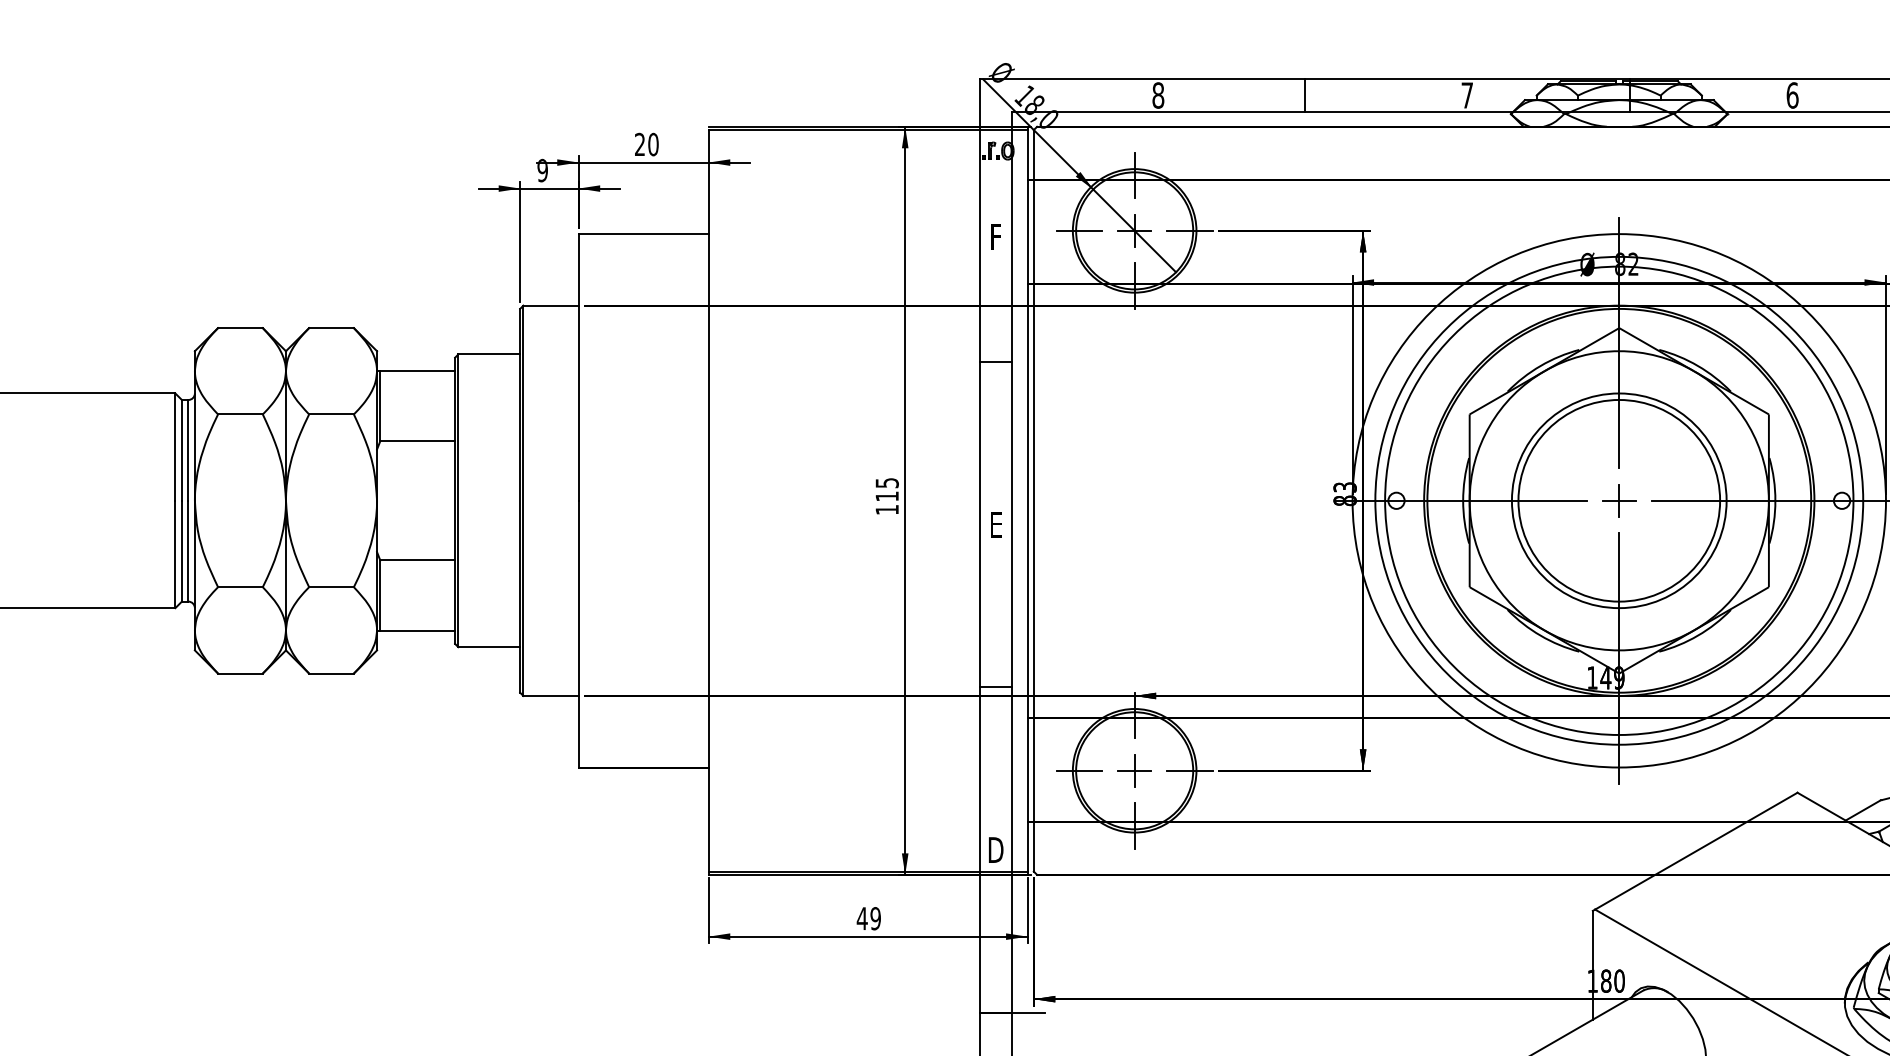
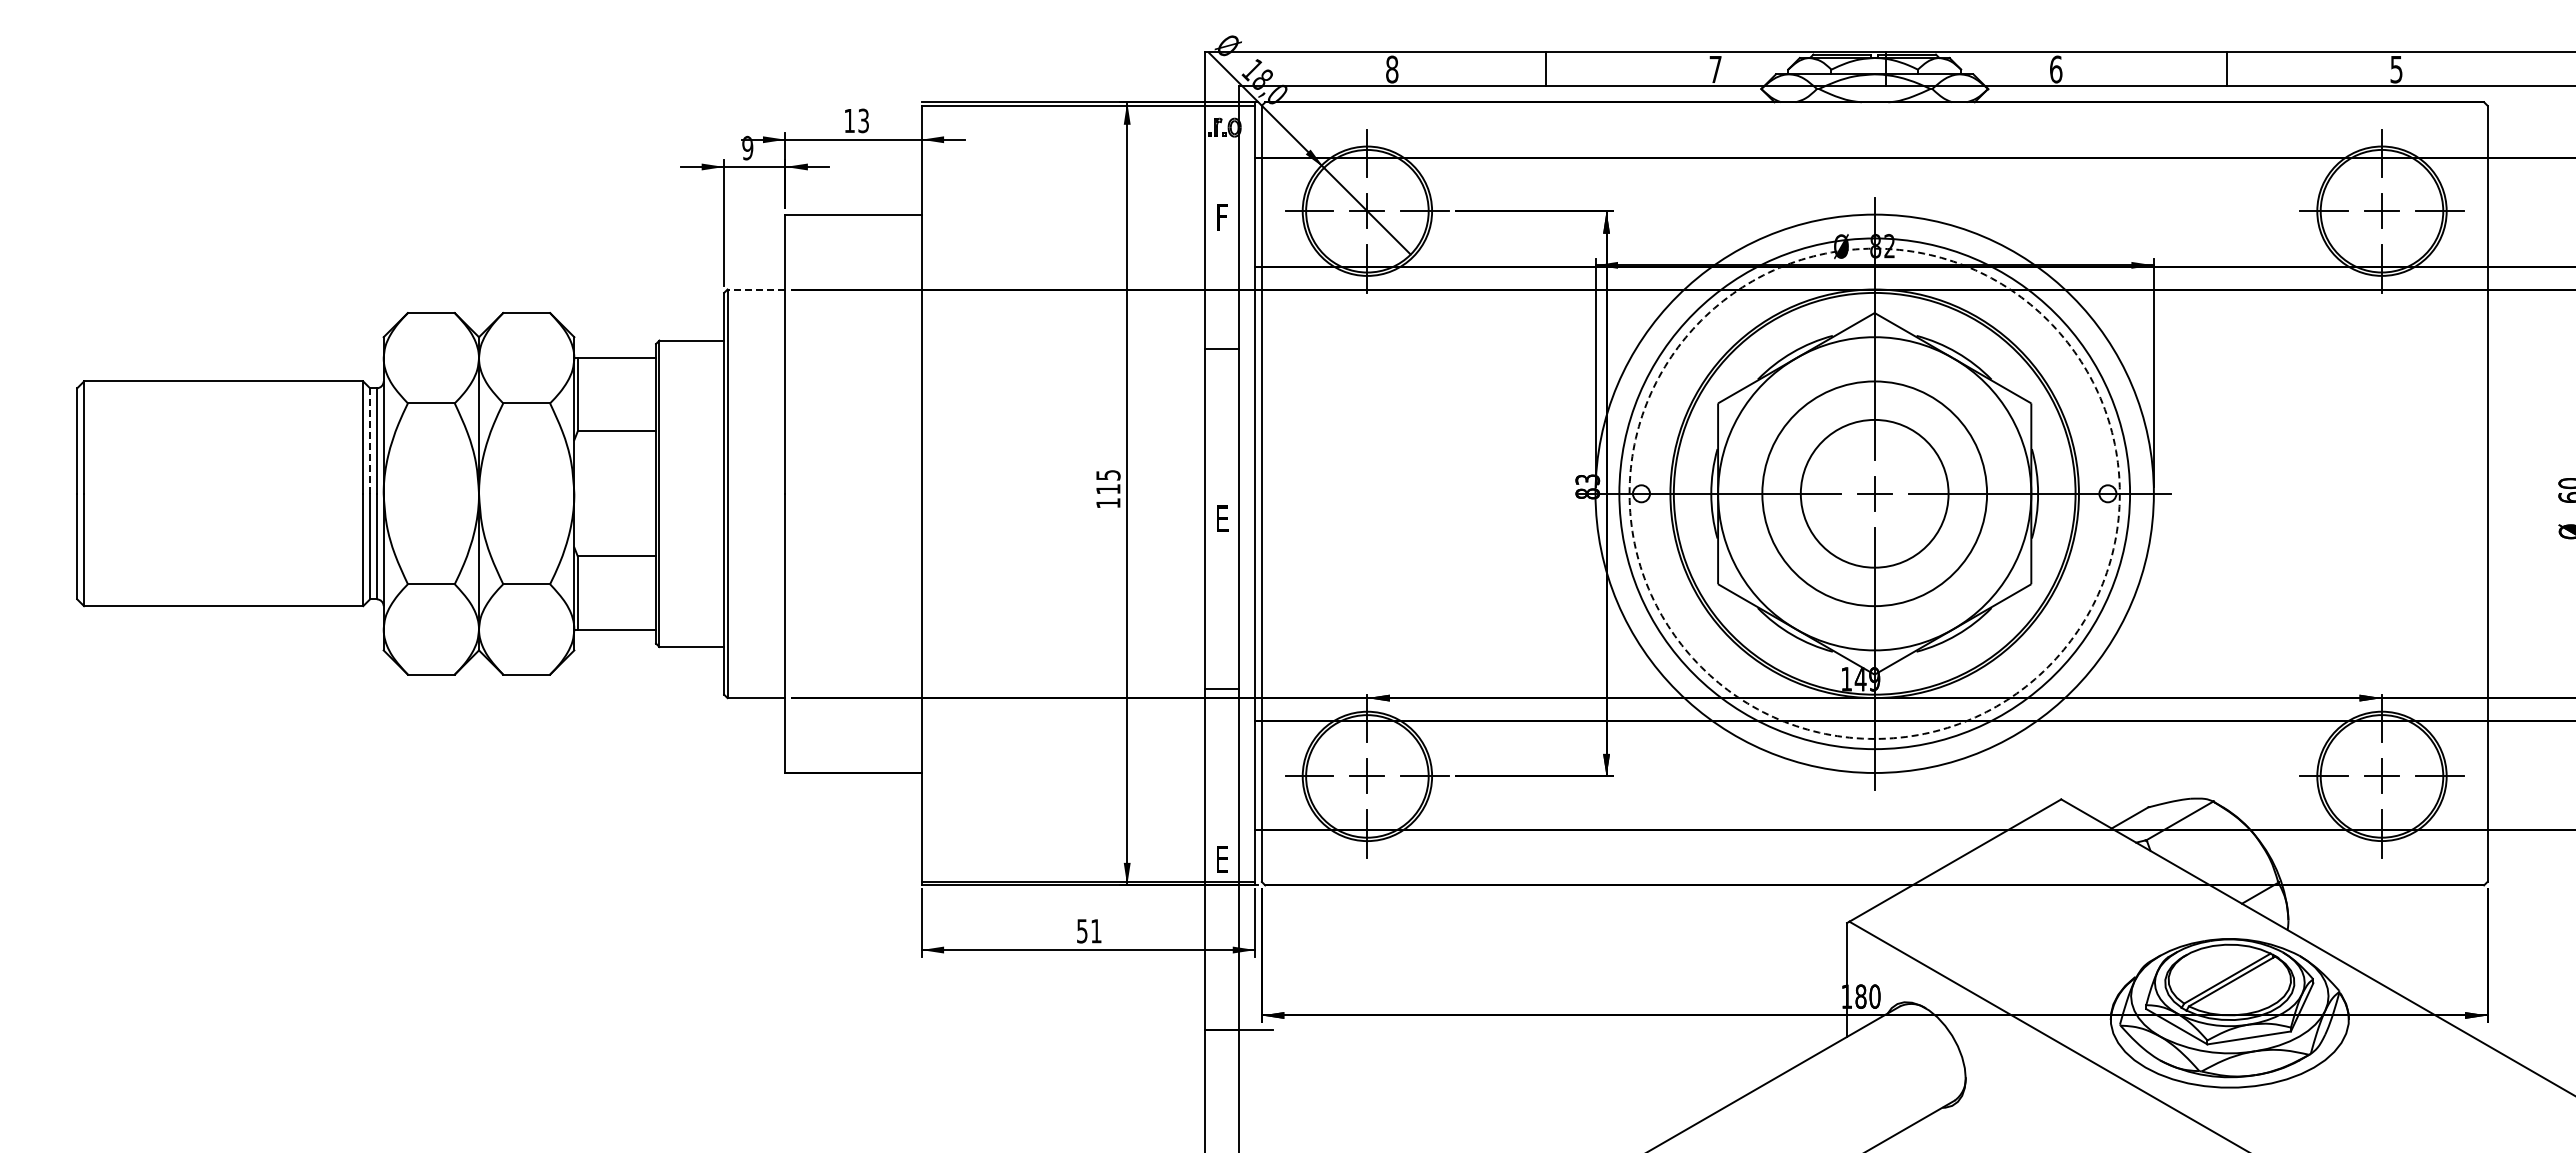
text: (646, 144) -> (856, 120), 20 -> 13
line: (551, 305) -> (756, 289), solid -> dashed
line: (182, 450) -> (370, 441), solid -> dashed
circle: (1619, 500) -> (1874, 493), size x0.7
circle: (1619, 500) -> (1874, 493), solid -> dashed
text: (996, 850) -> (1222, 859), D -> E
text: (868, 918) -> (1088, 931), 49 -> 51

